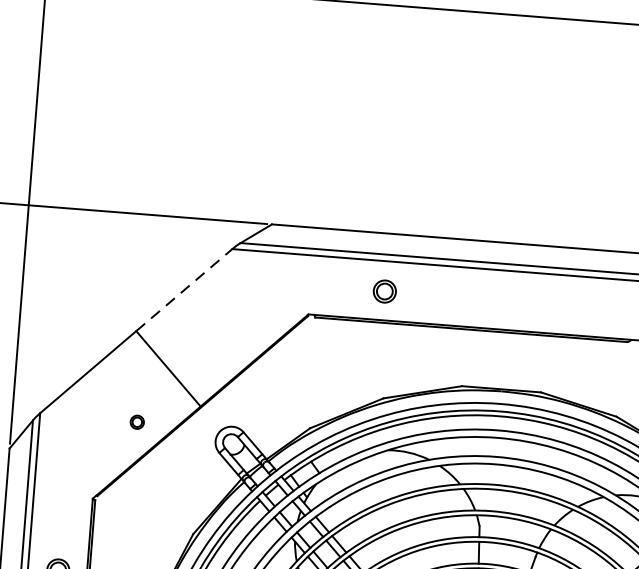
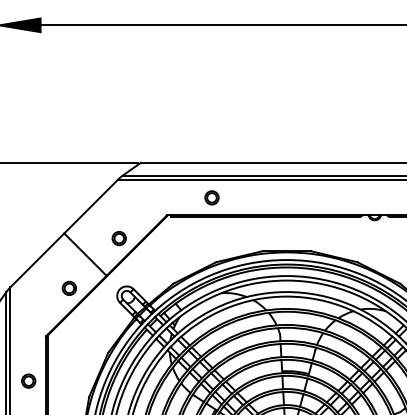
line: (184, 290) -> (91, 206), dashed -> solid
part: (225, 346) -> (118, 238), added
part: (136, 420) -> (68, 287), size x1.67

